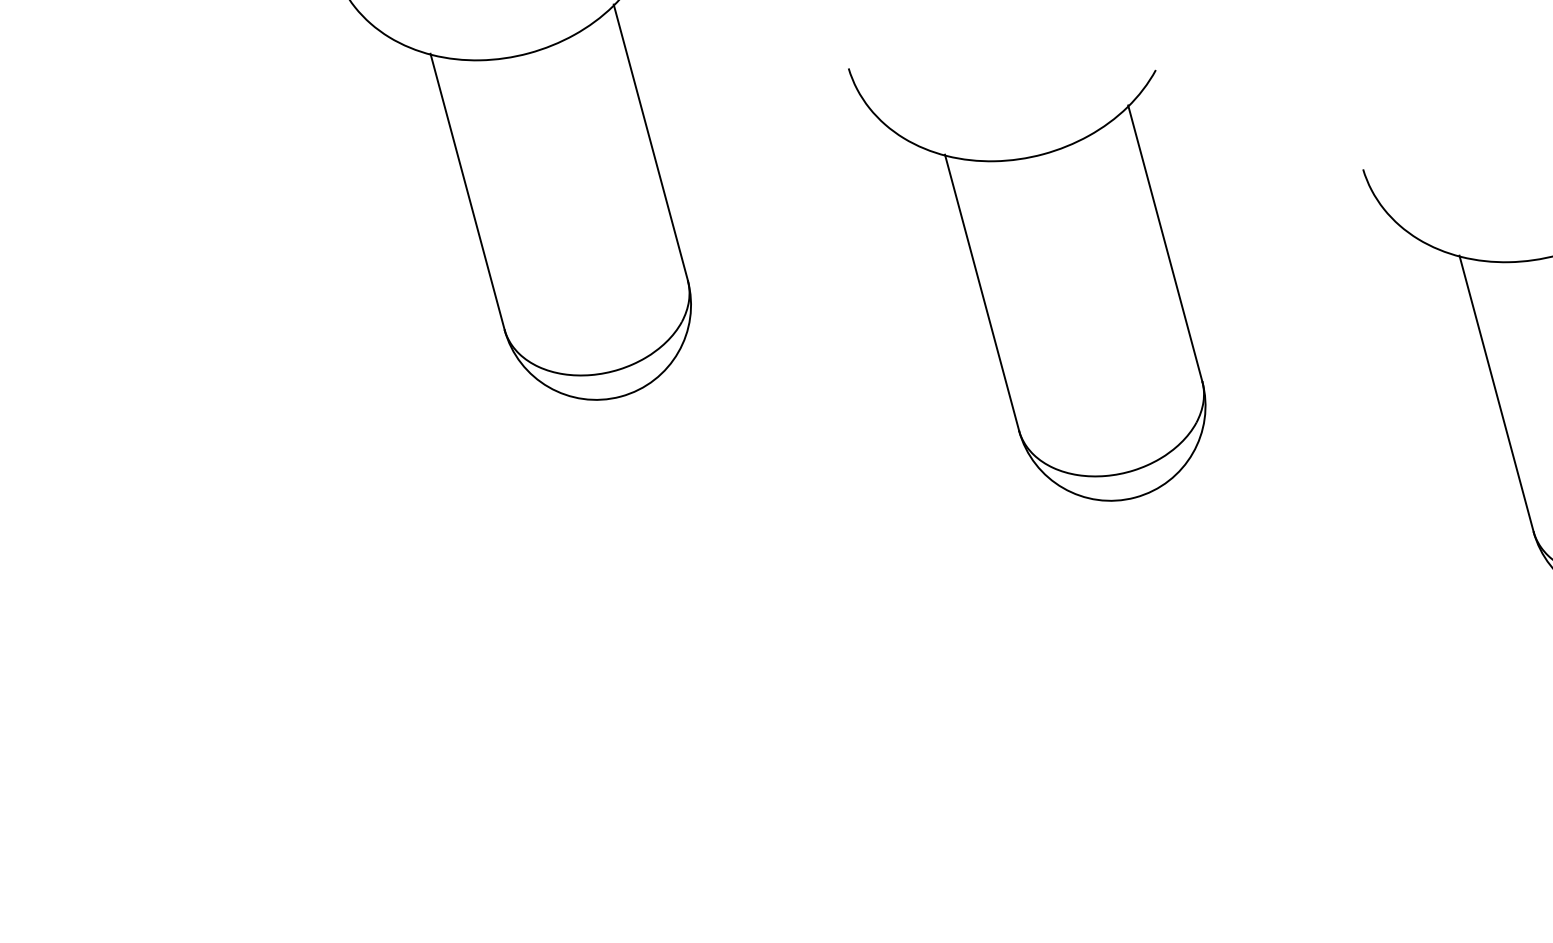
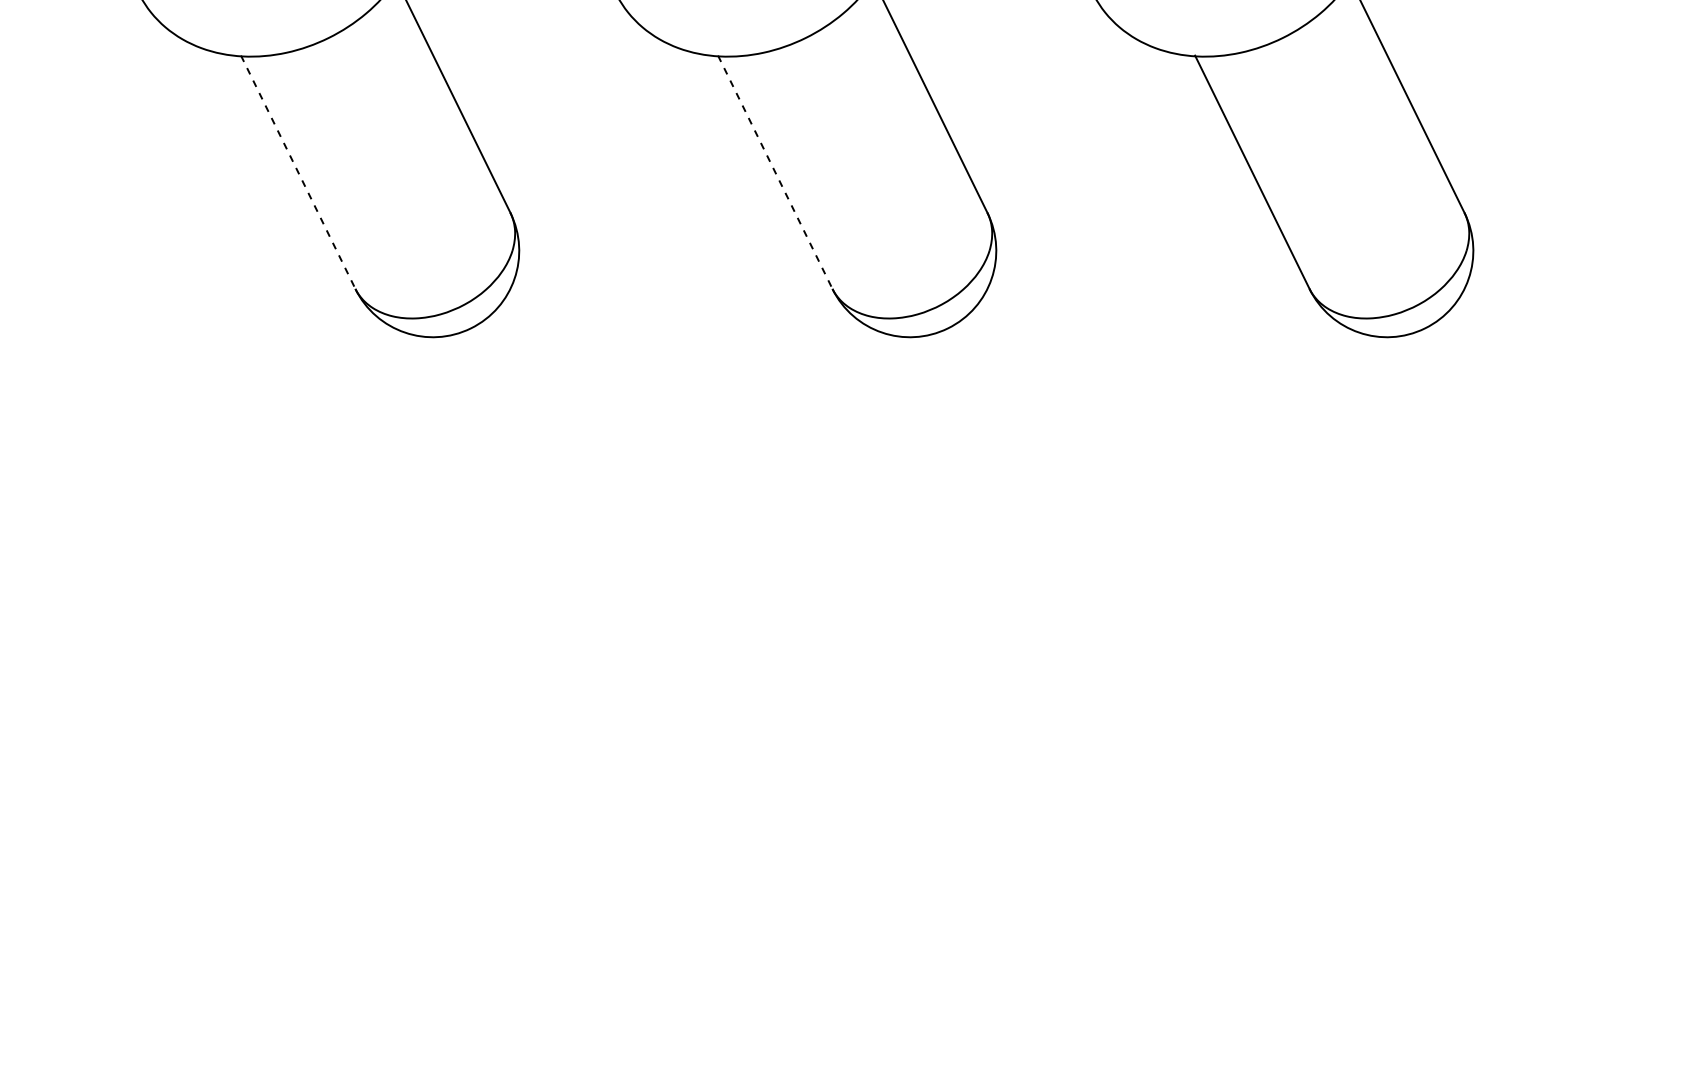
line: (467, 191) -> (298, 172), solid -> dashed
line: (982, 292) -> (775, 172), solid -> dashed

